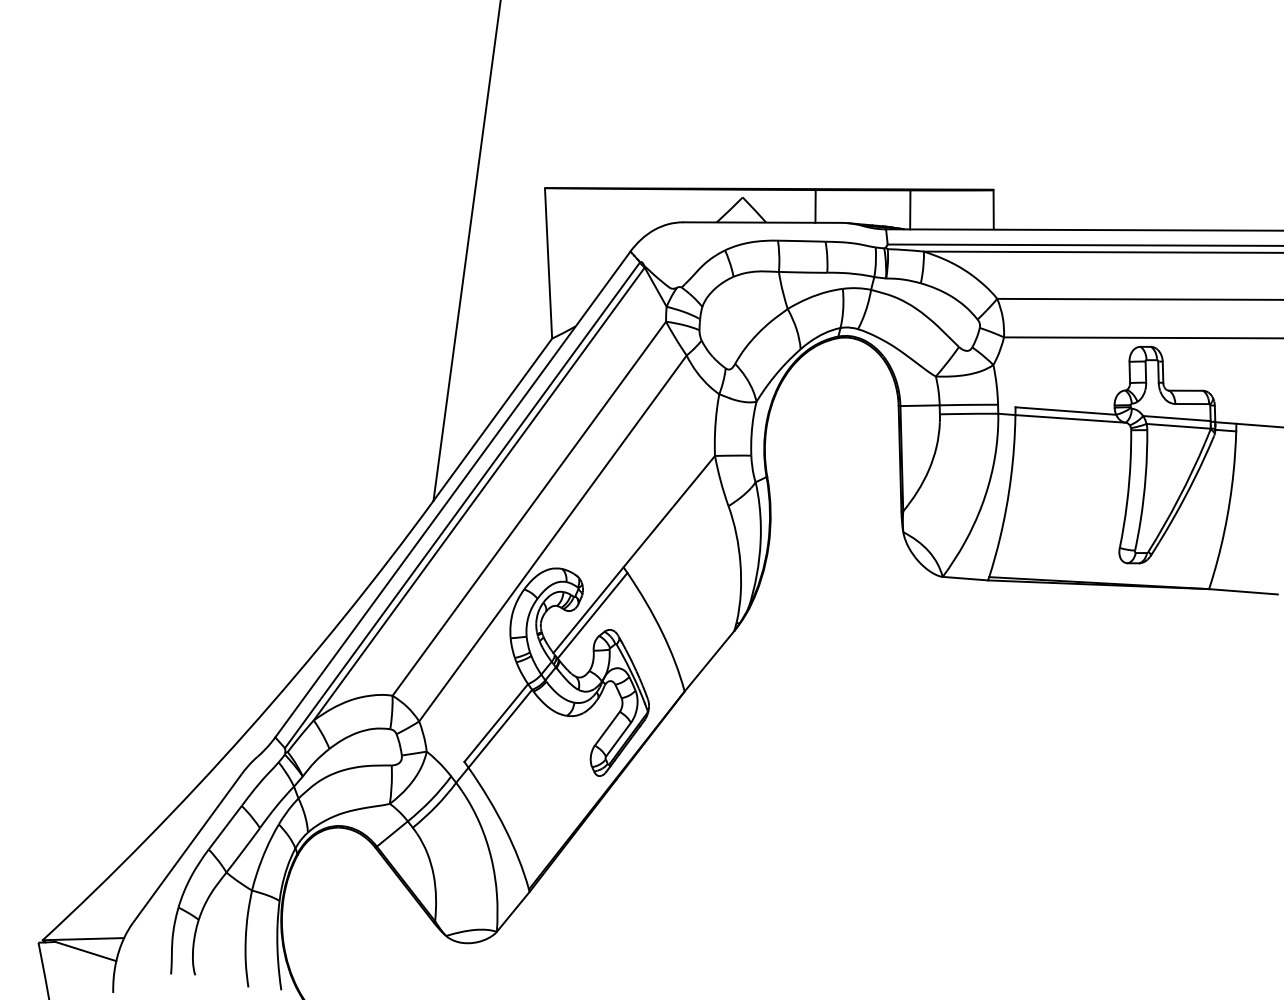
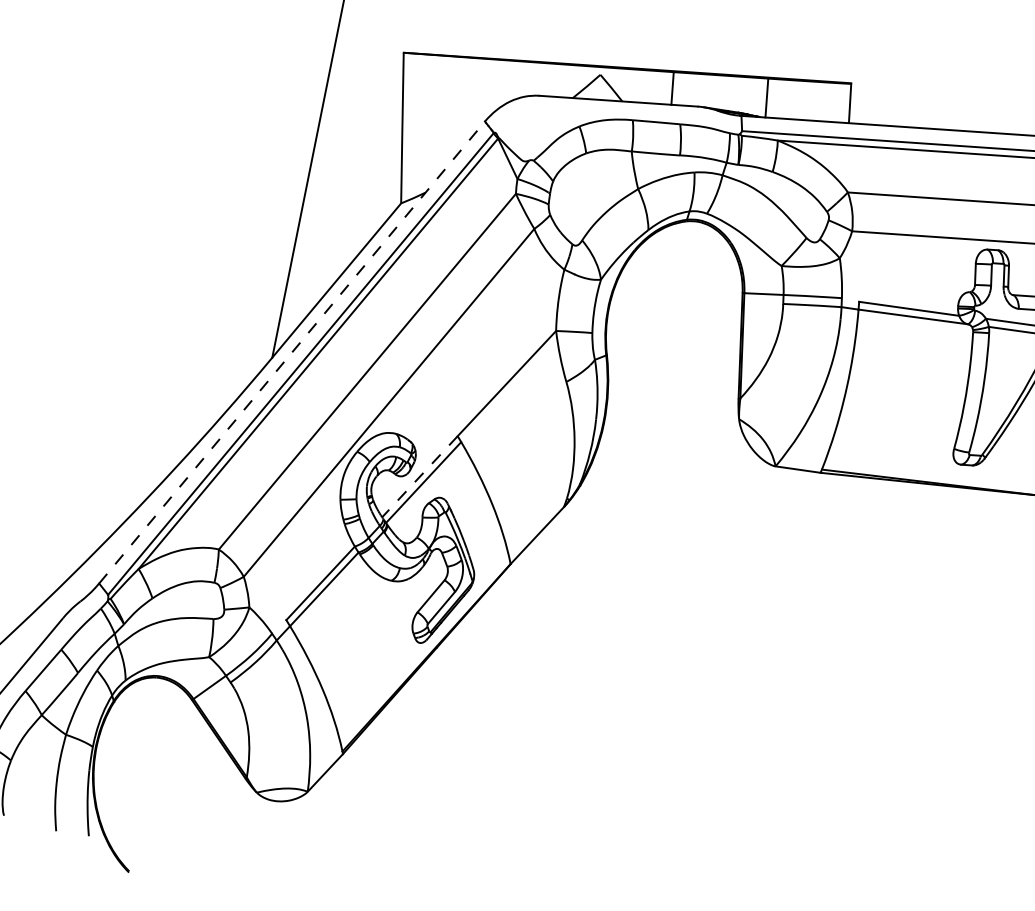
line: (452, 494) -> (291, 352), solid -> dashed
line: (588, 610) -> (419, 477), solid -> dashed

